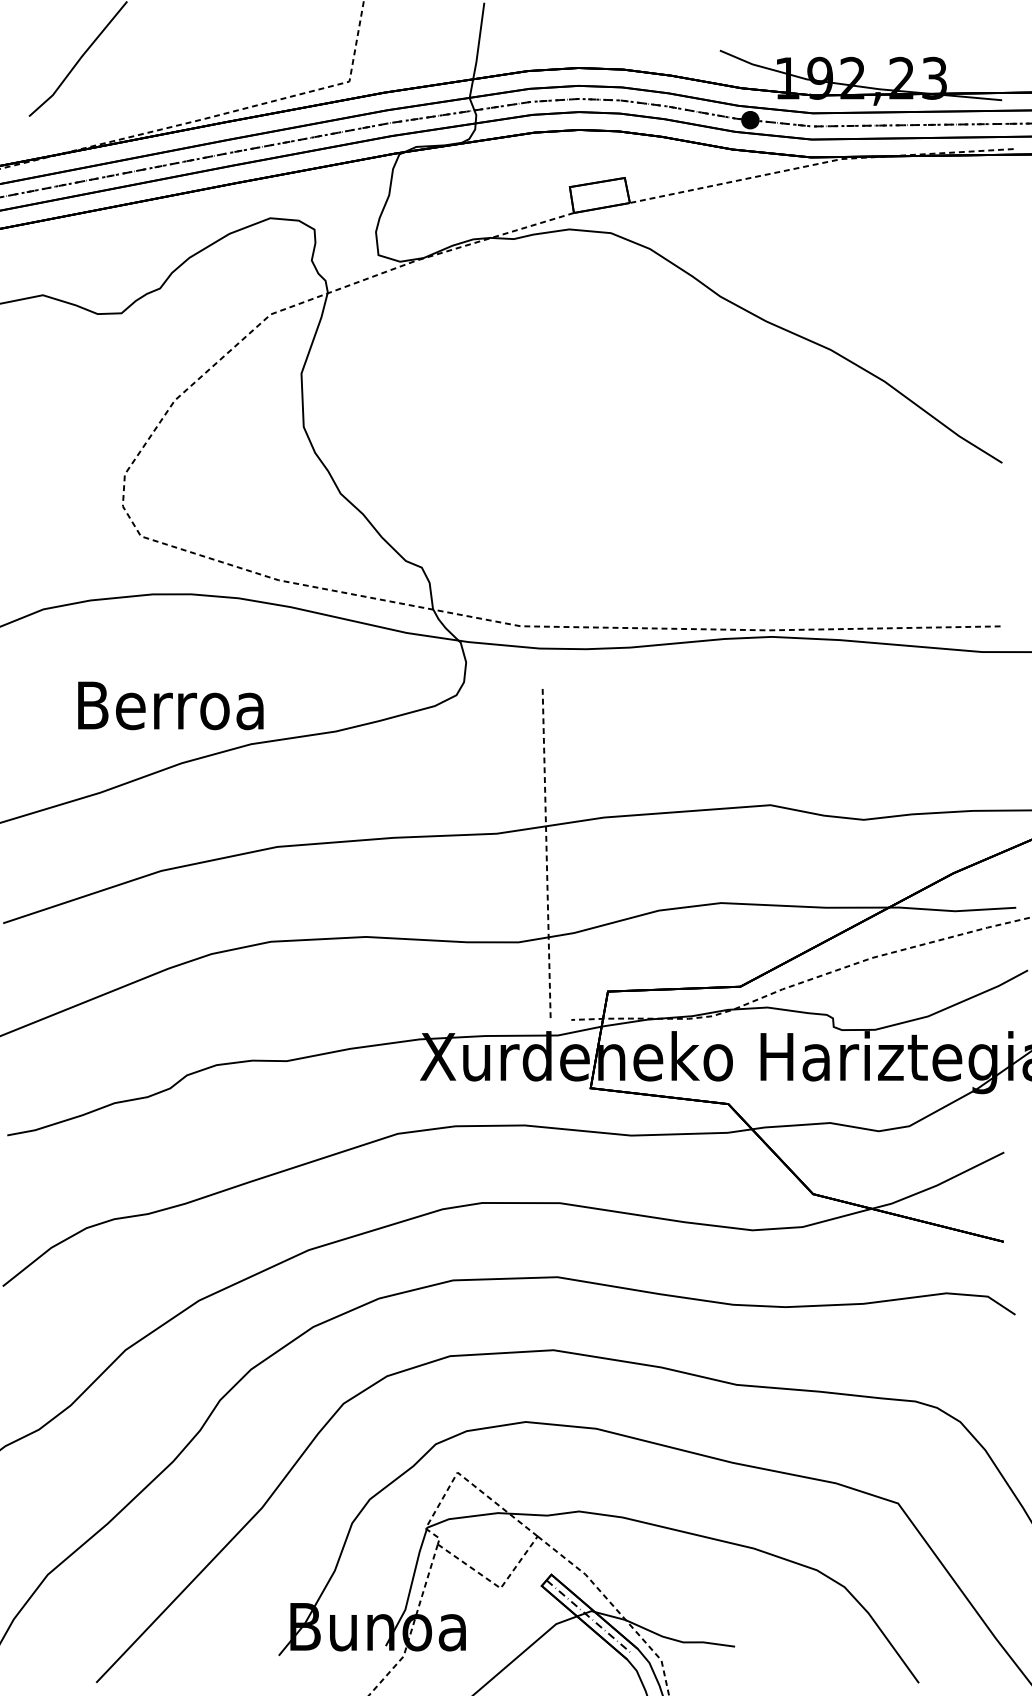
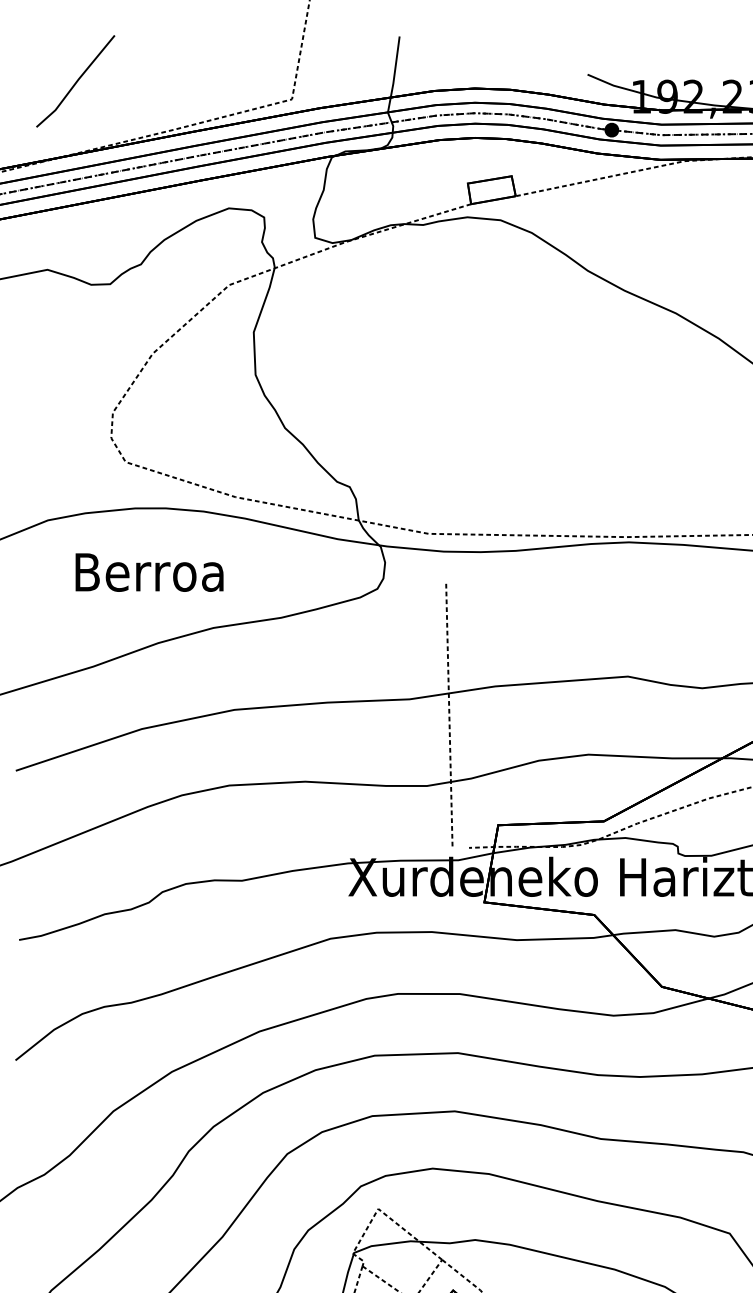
text: (170, 705) -> (149, 572), moved

